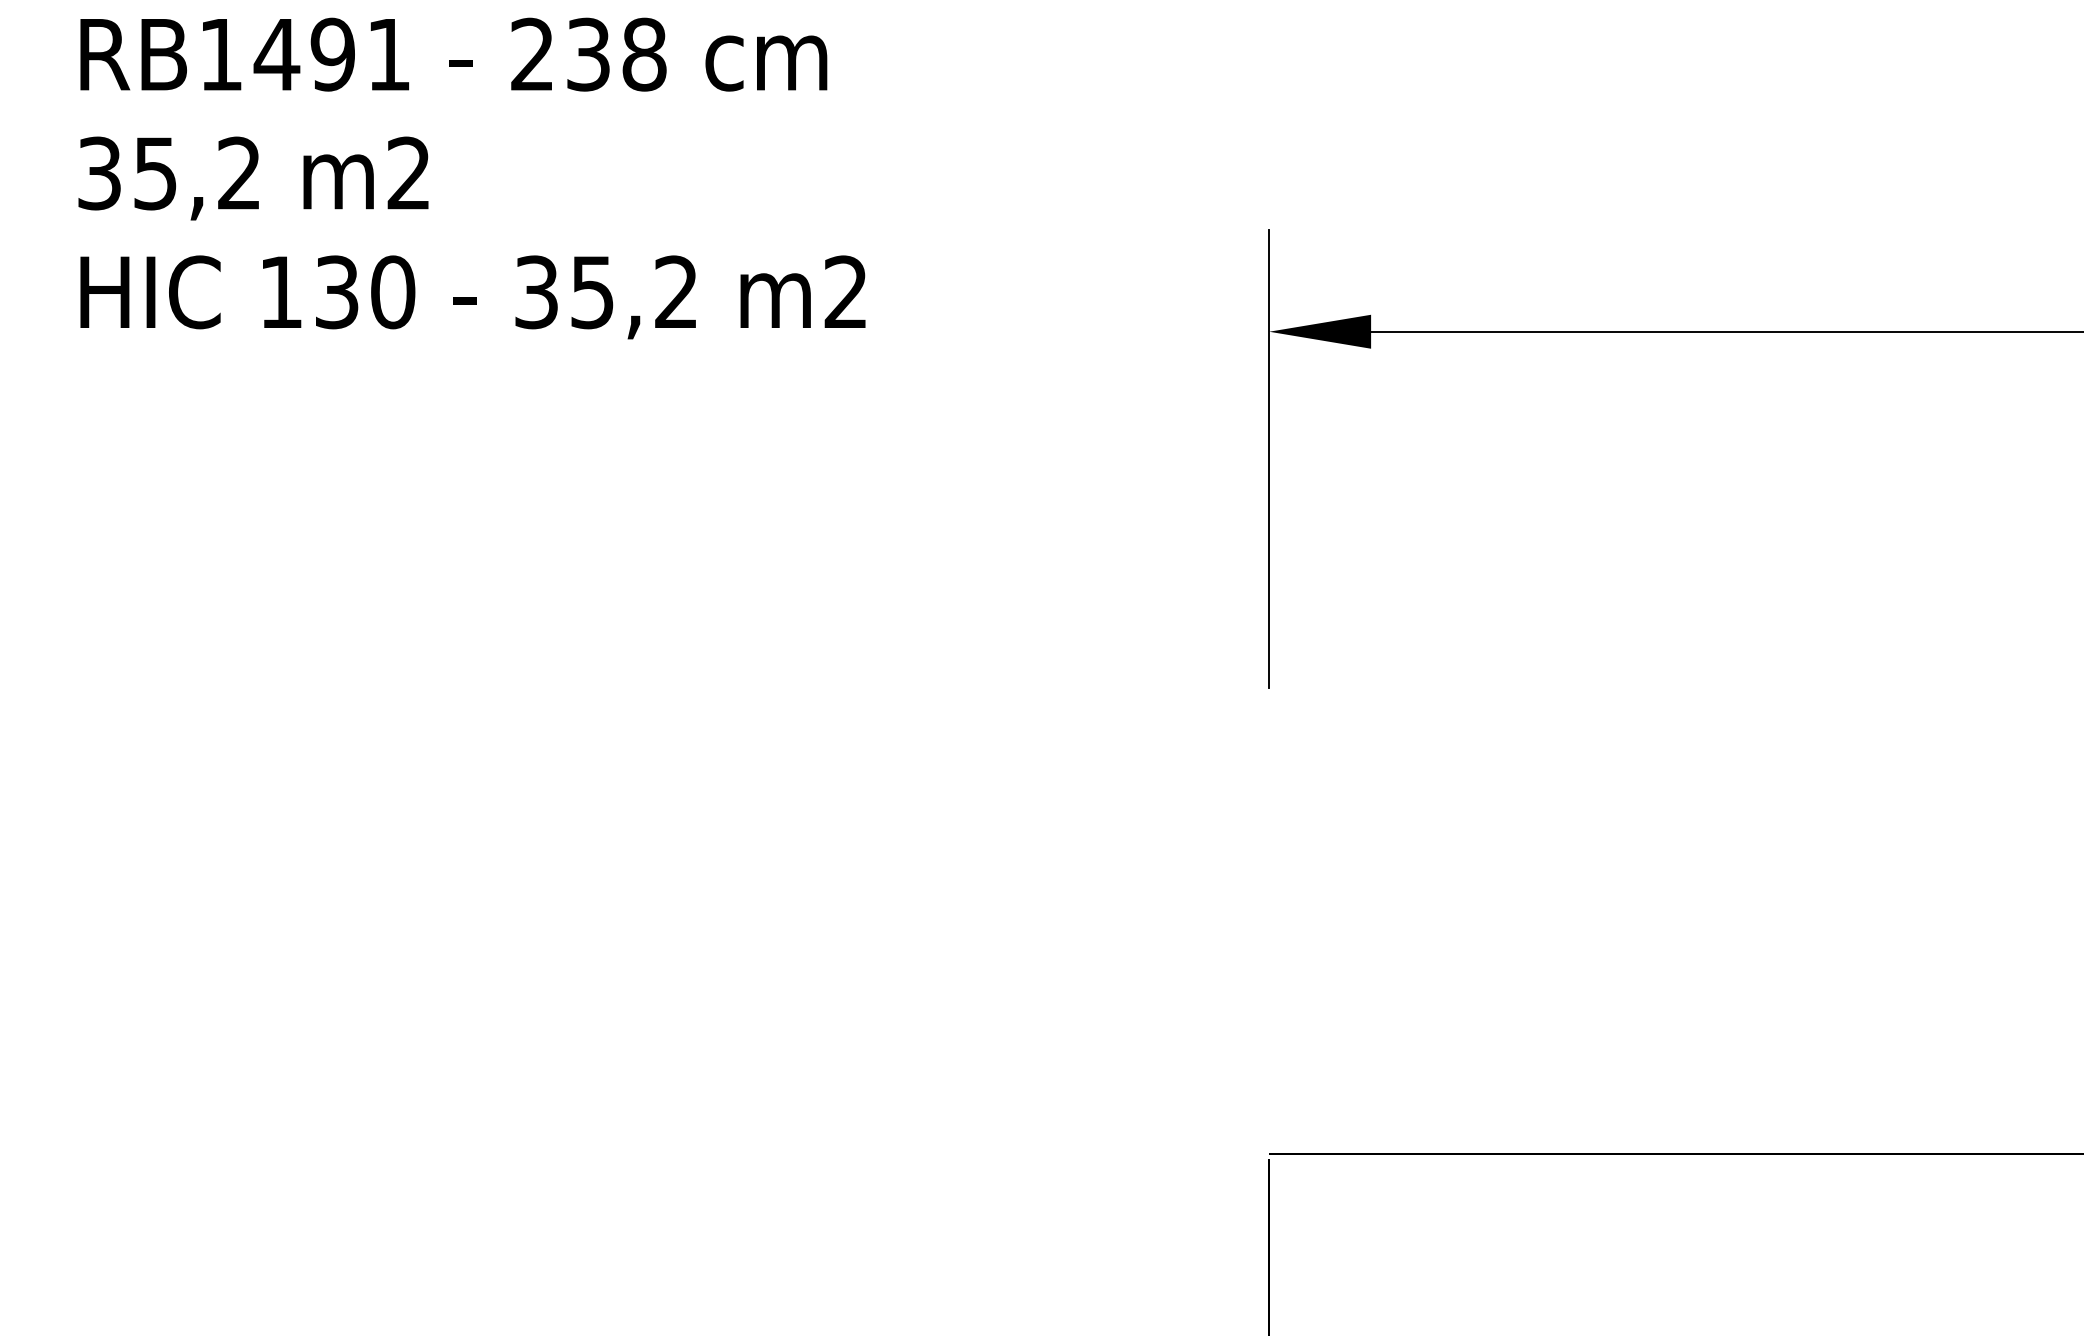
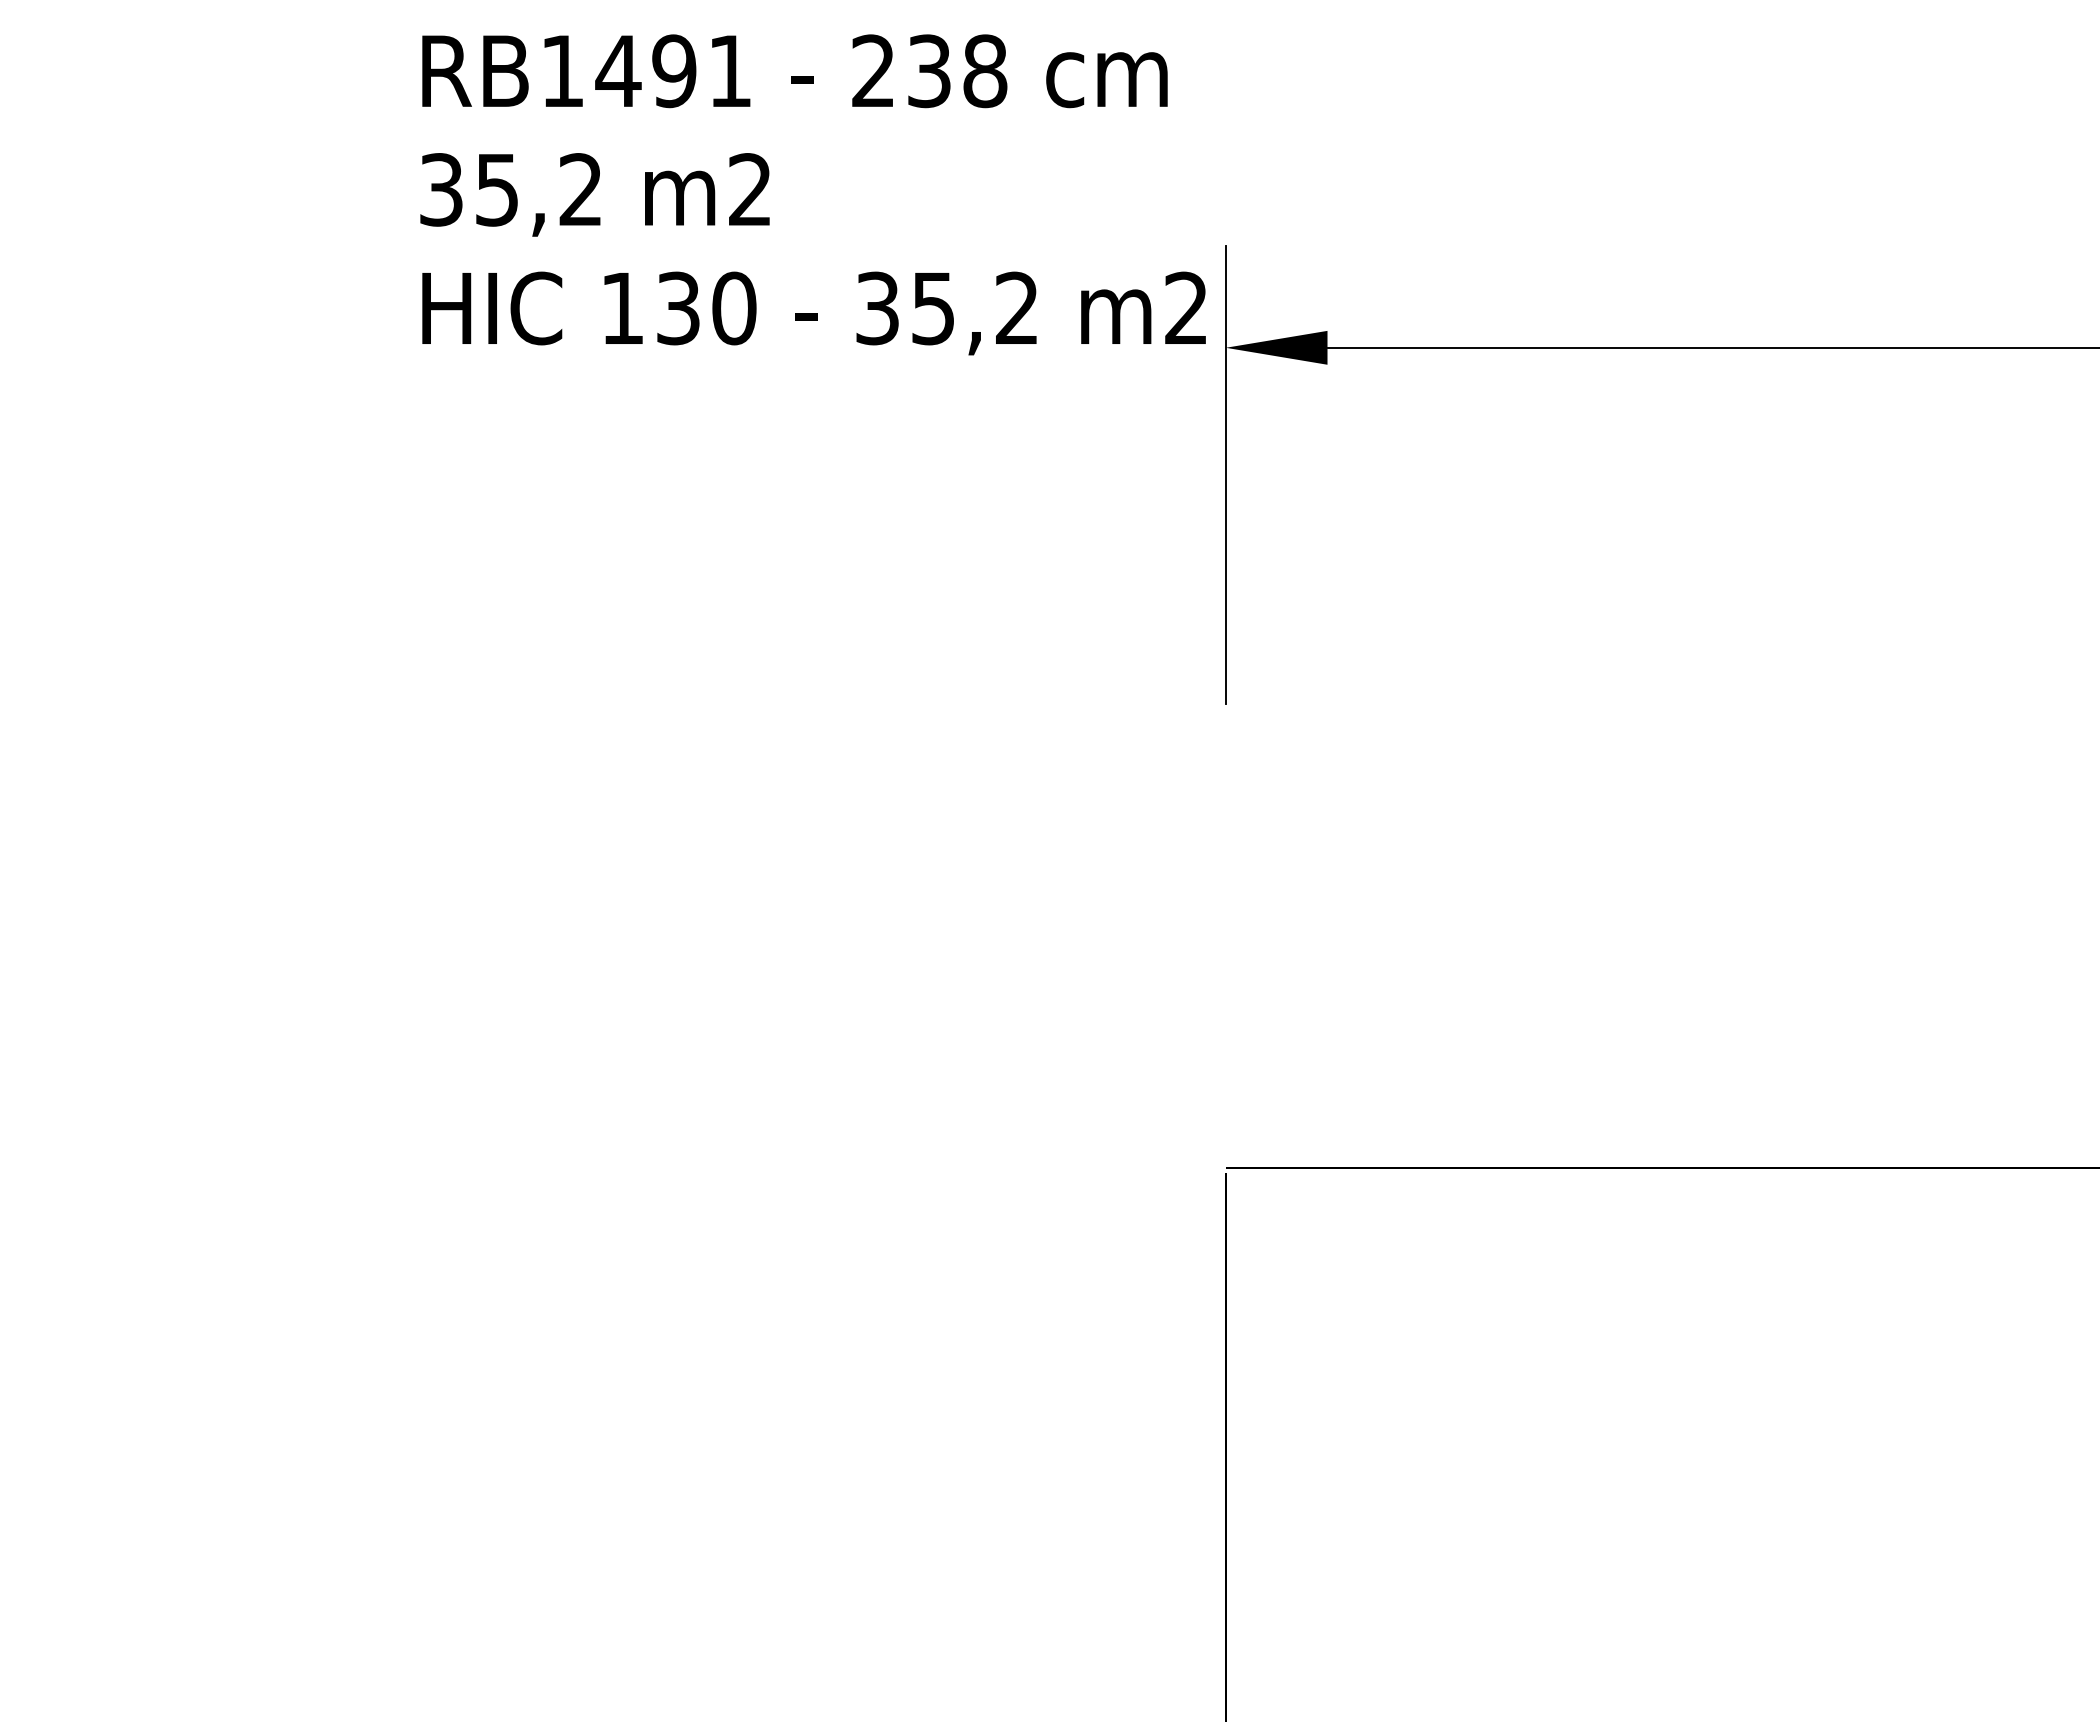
text: (471, 178) -> (812, 194), moved

